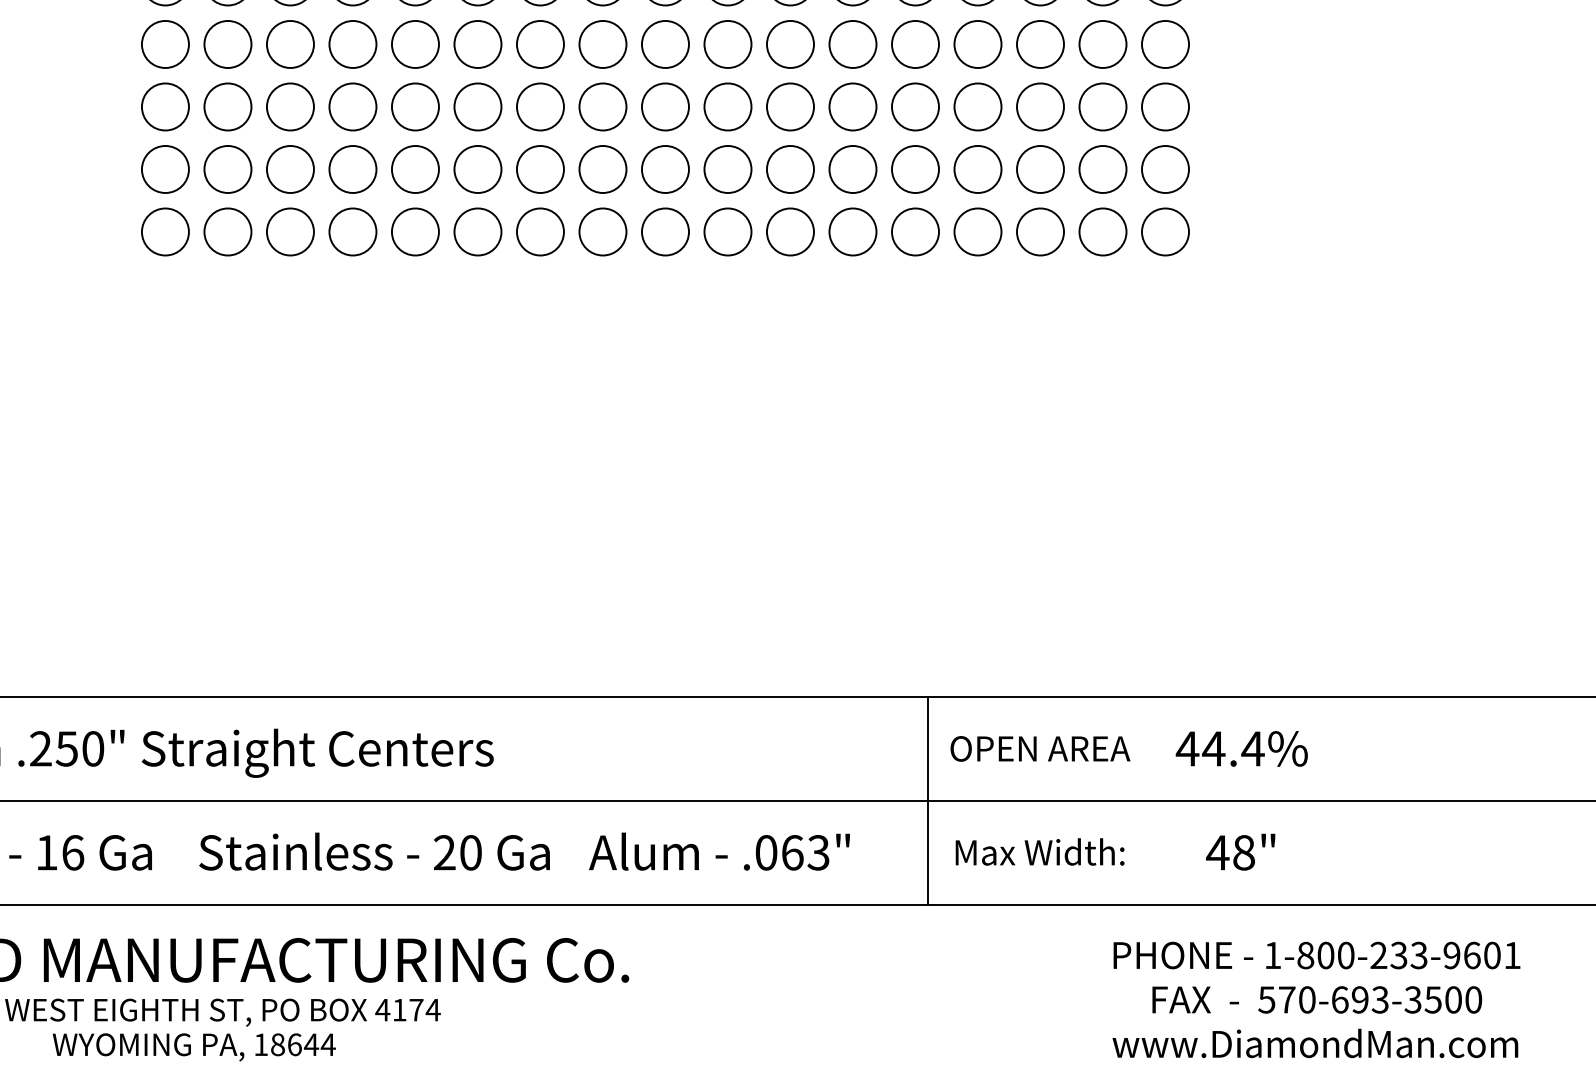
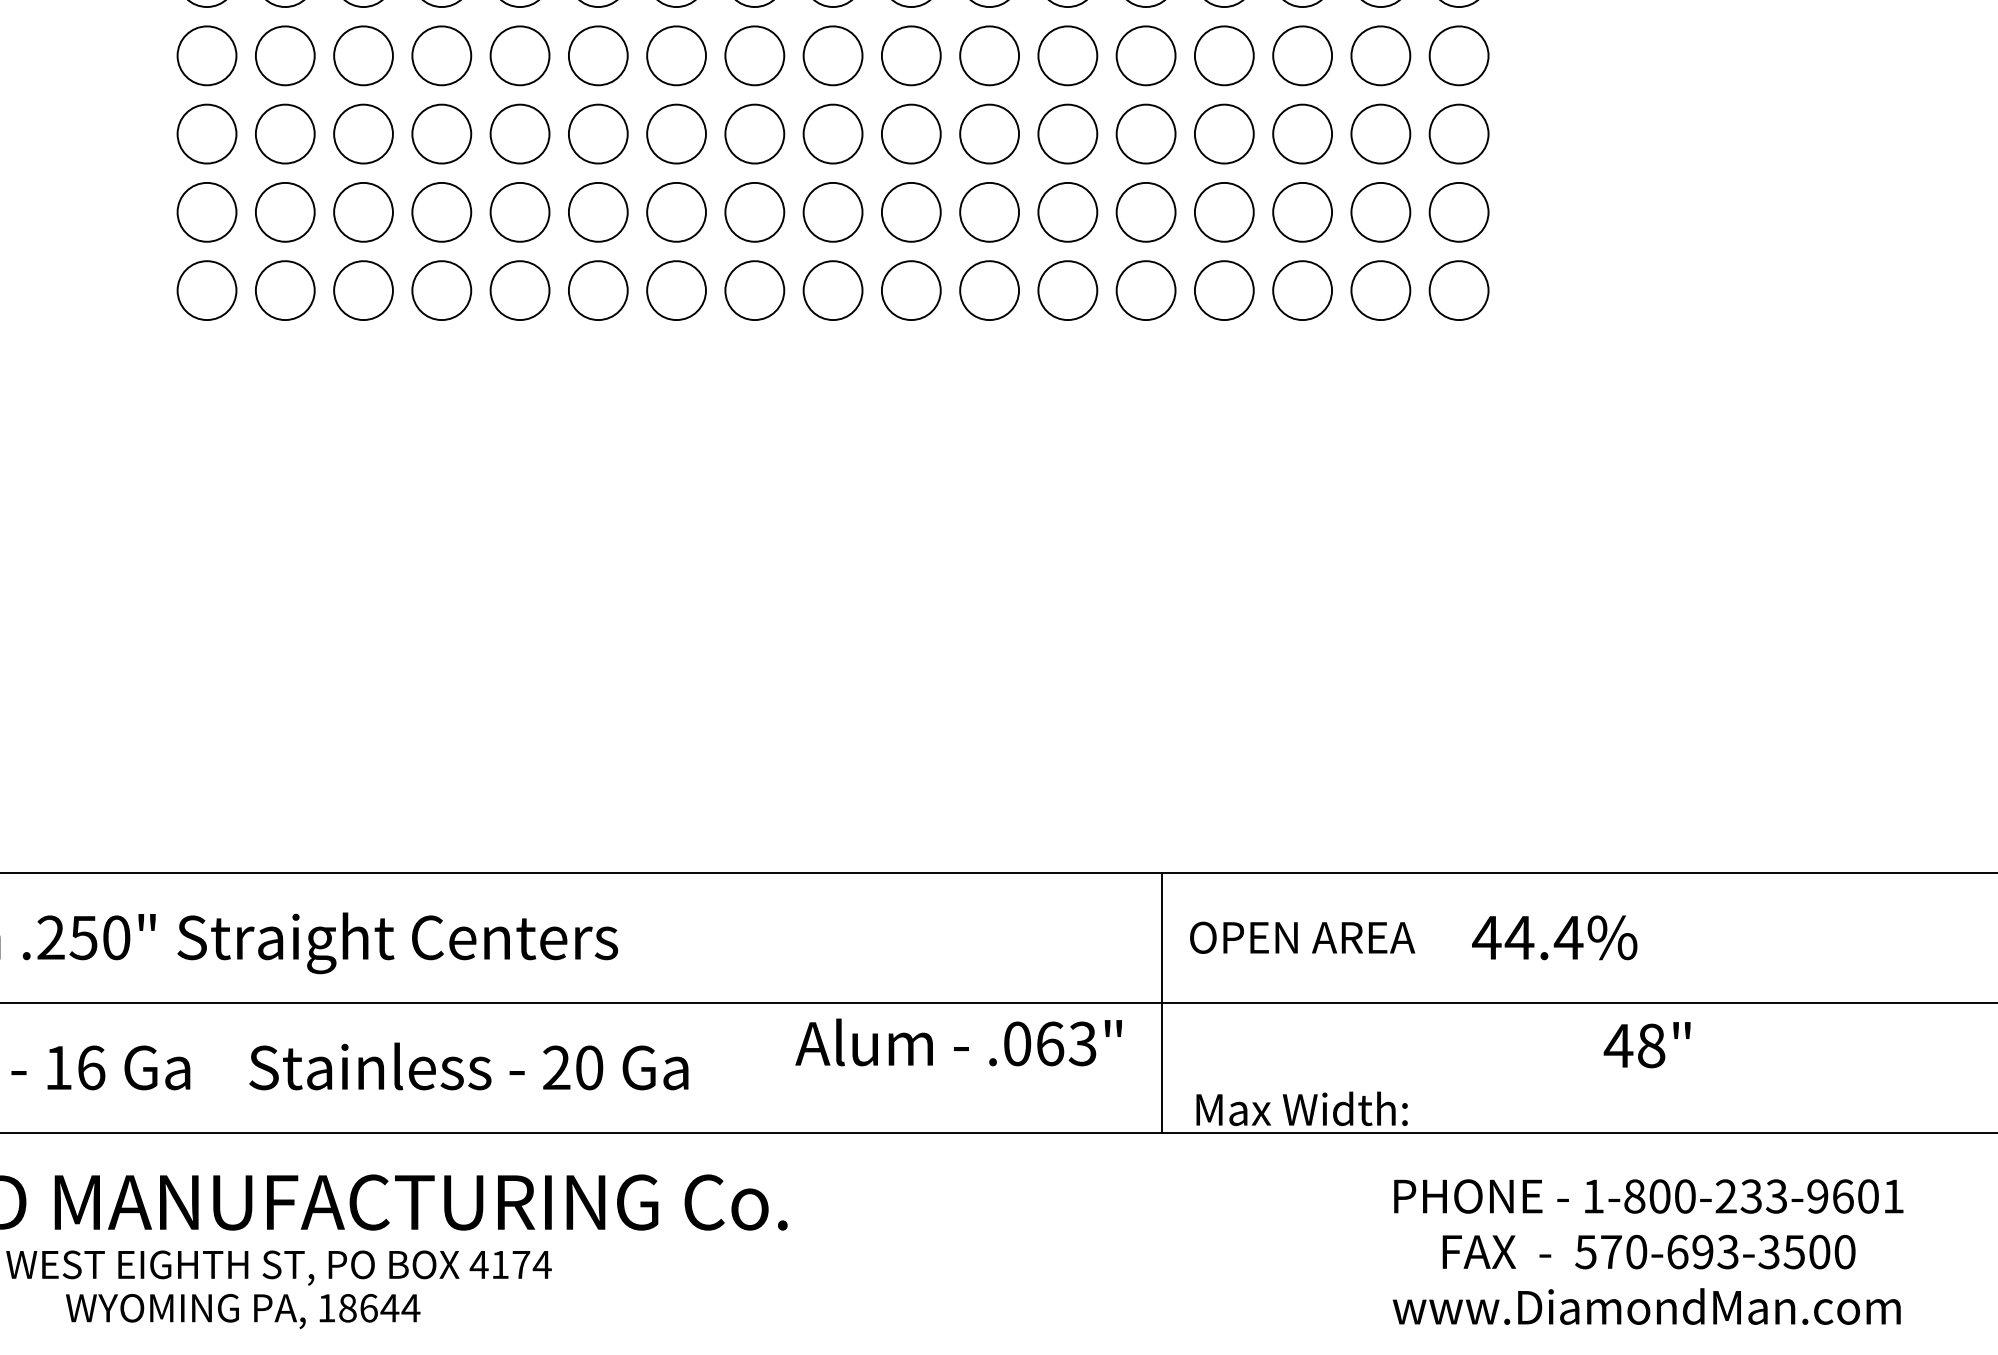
text: (719, 851) -> (958, 1042), moved
text: (1039, 851) -> (1301, 1108), moved
text: (1240, 852) -> (1646, 1045), moved

